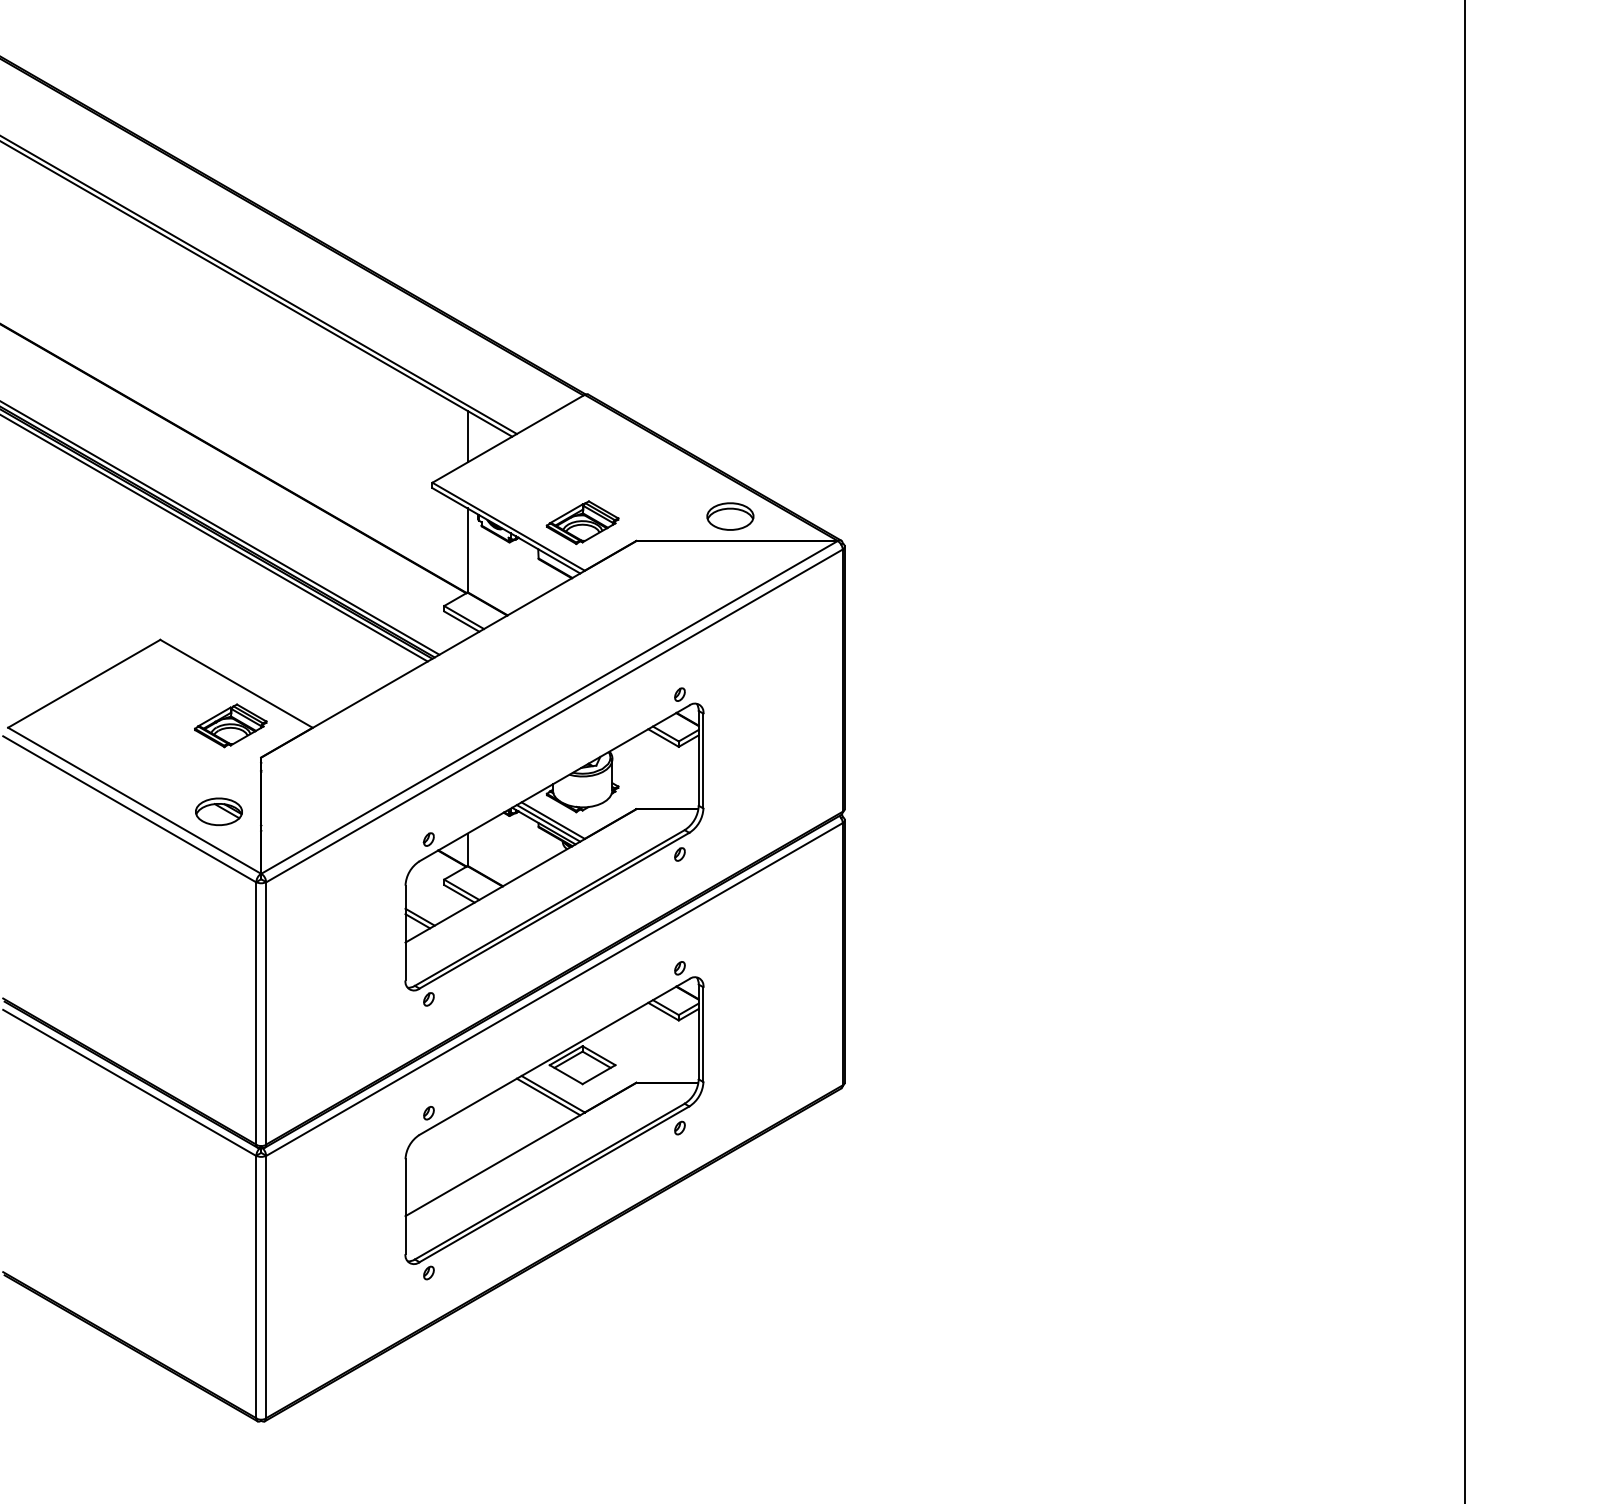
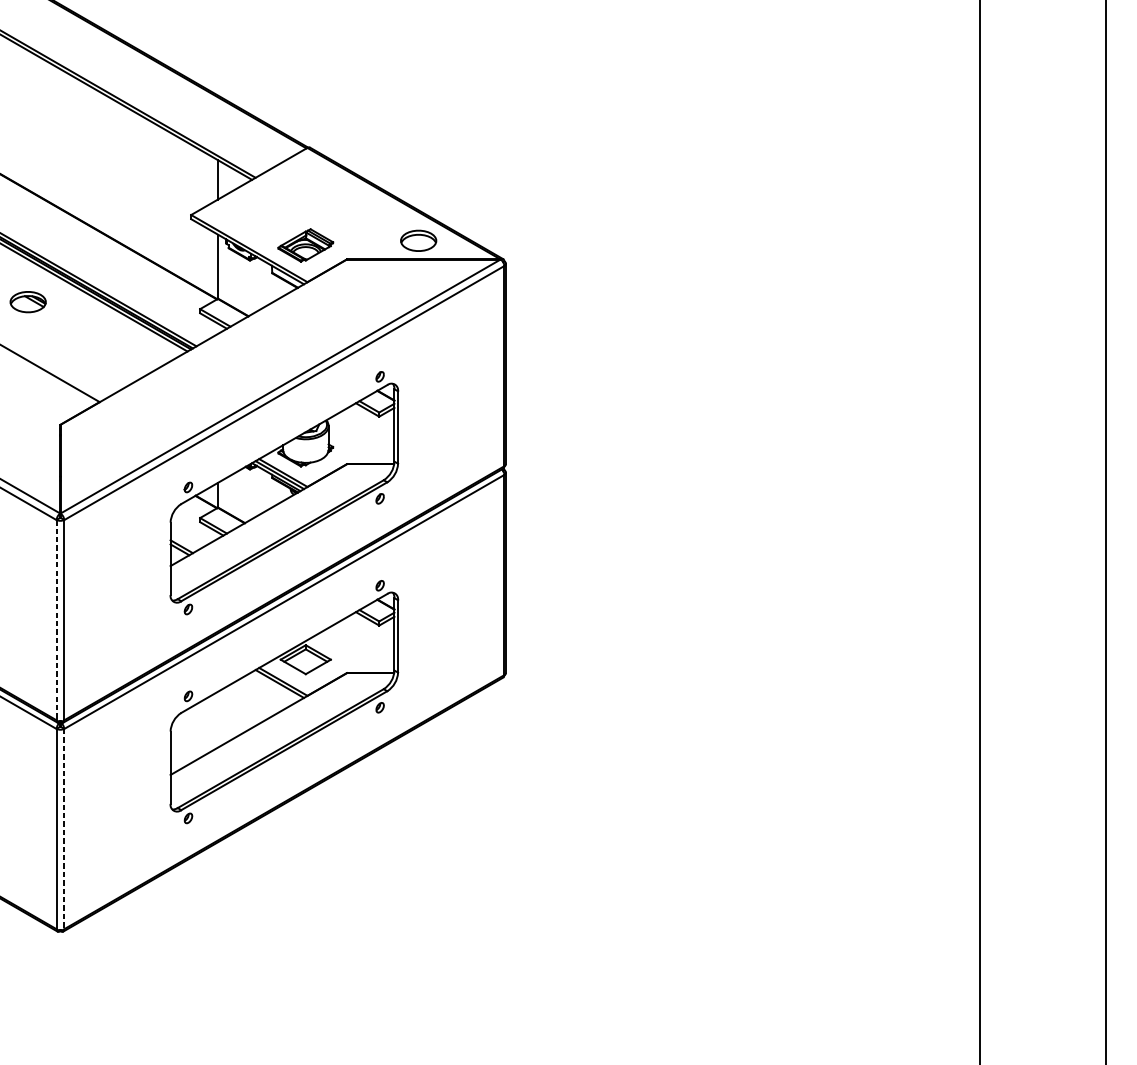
part: (230, 725) -> (36, 400), removed
part: (218, 811) -> (27, 301), moved
line: (256, 1014) -> (56, 621), solid -> dashed
line: (266, 1287) -> (64, 829), solid -> dashed

